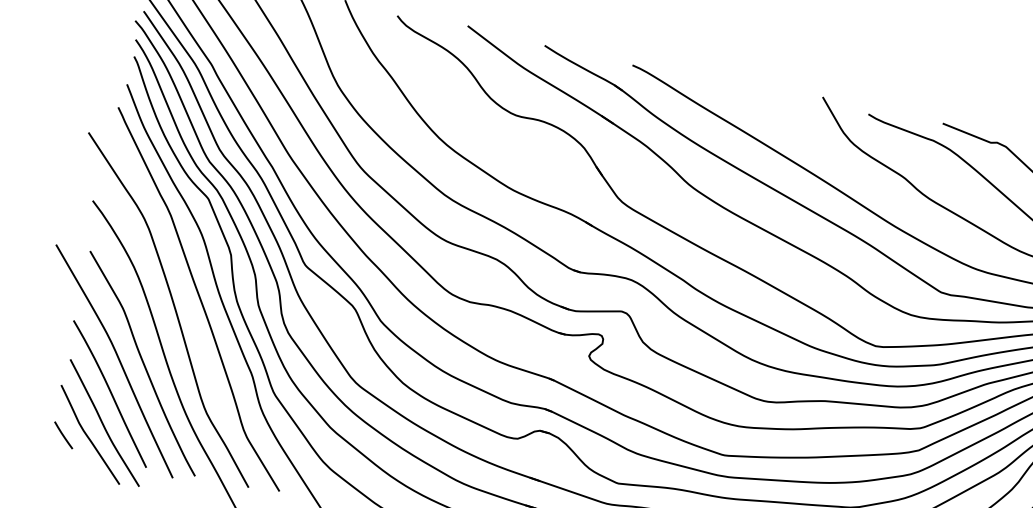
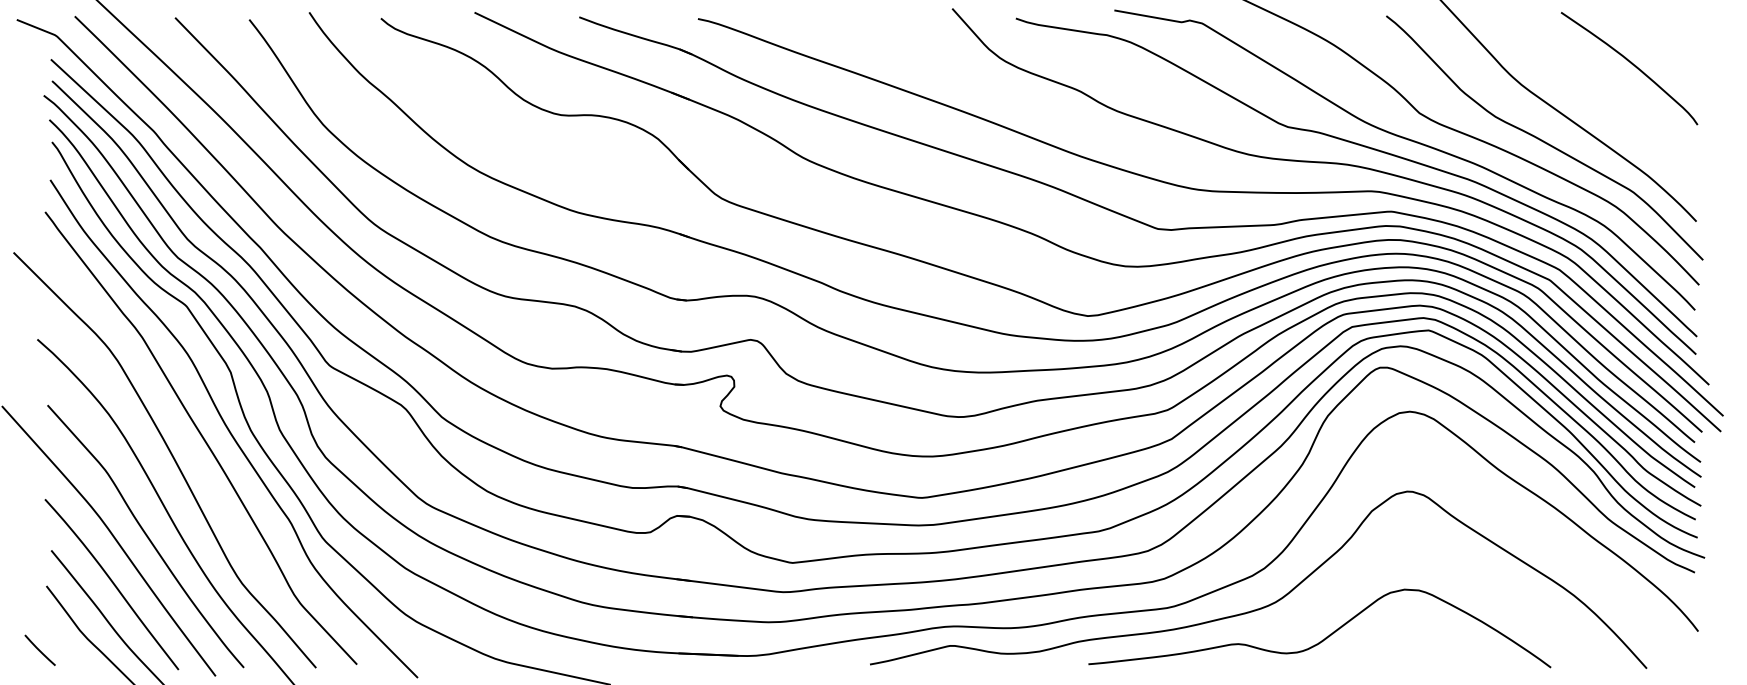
line: (63, 434) -> (39, 649), moved

